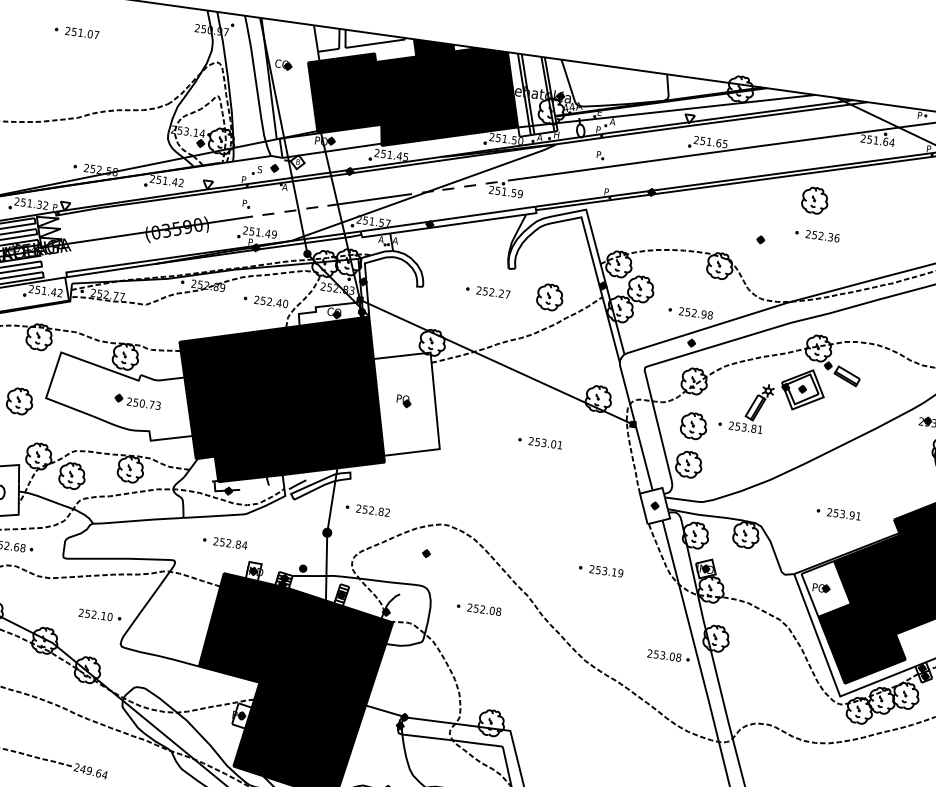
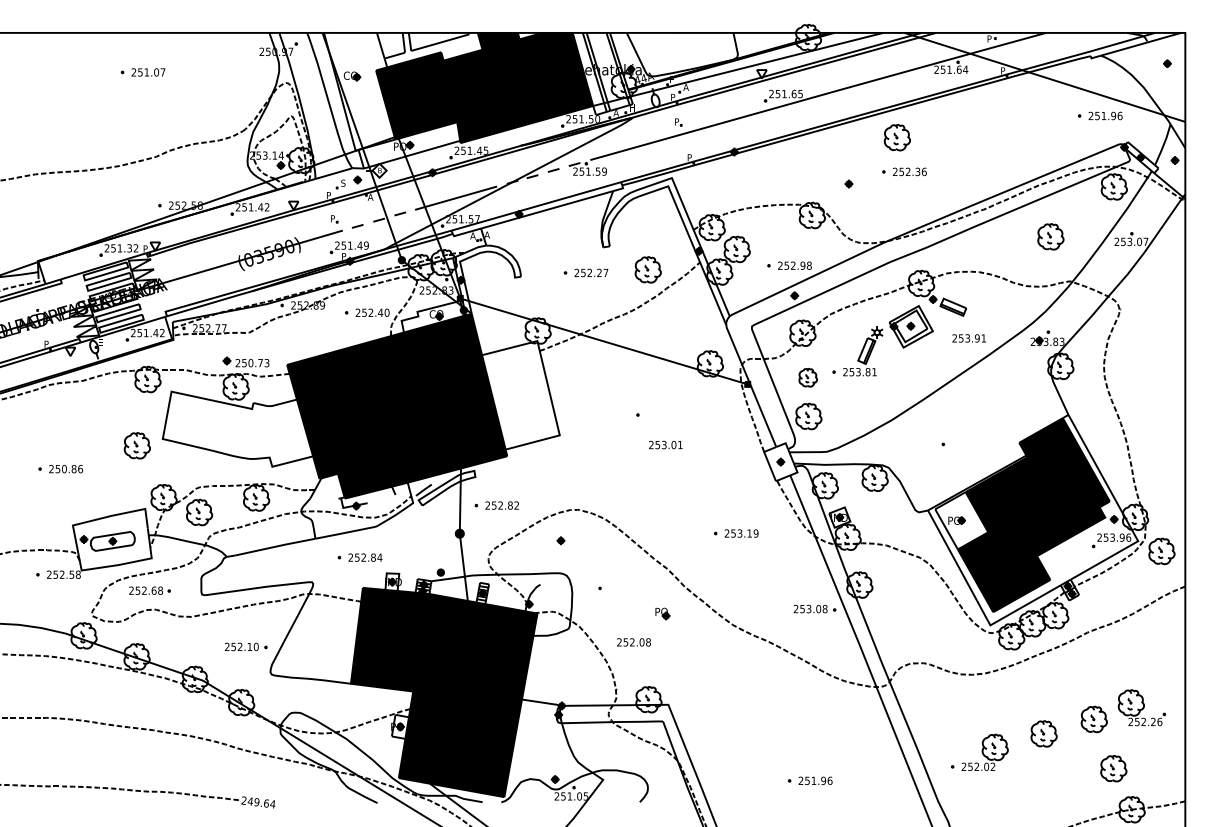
part: (403, 400) -> (662, 613), moved
part: (137, 401) -> (245, 361), moved
part: (693, 425) -> (807, 377), size x0.7
text: (545, 442) -> (665, 444), moved
text: (843, 514) -> (968, 338), moved
text: (483, 609) -> (633, 642), moved

